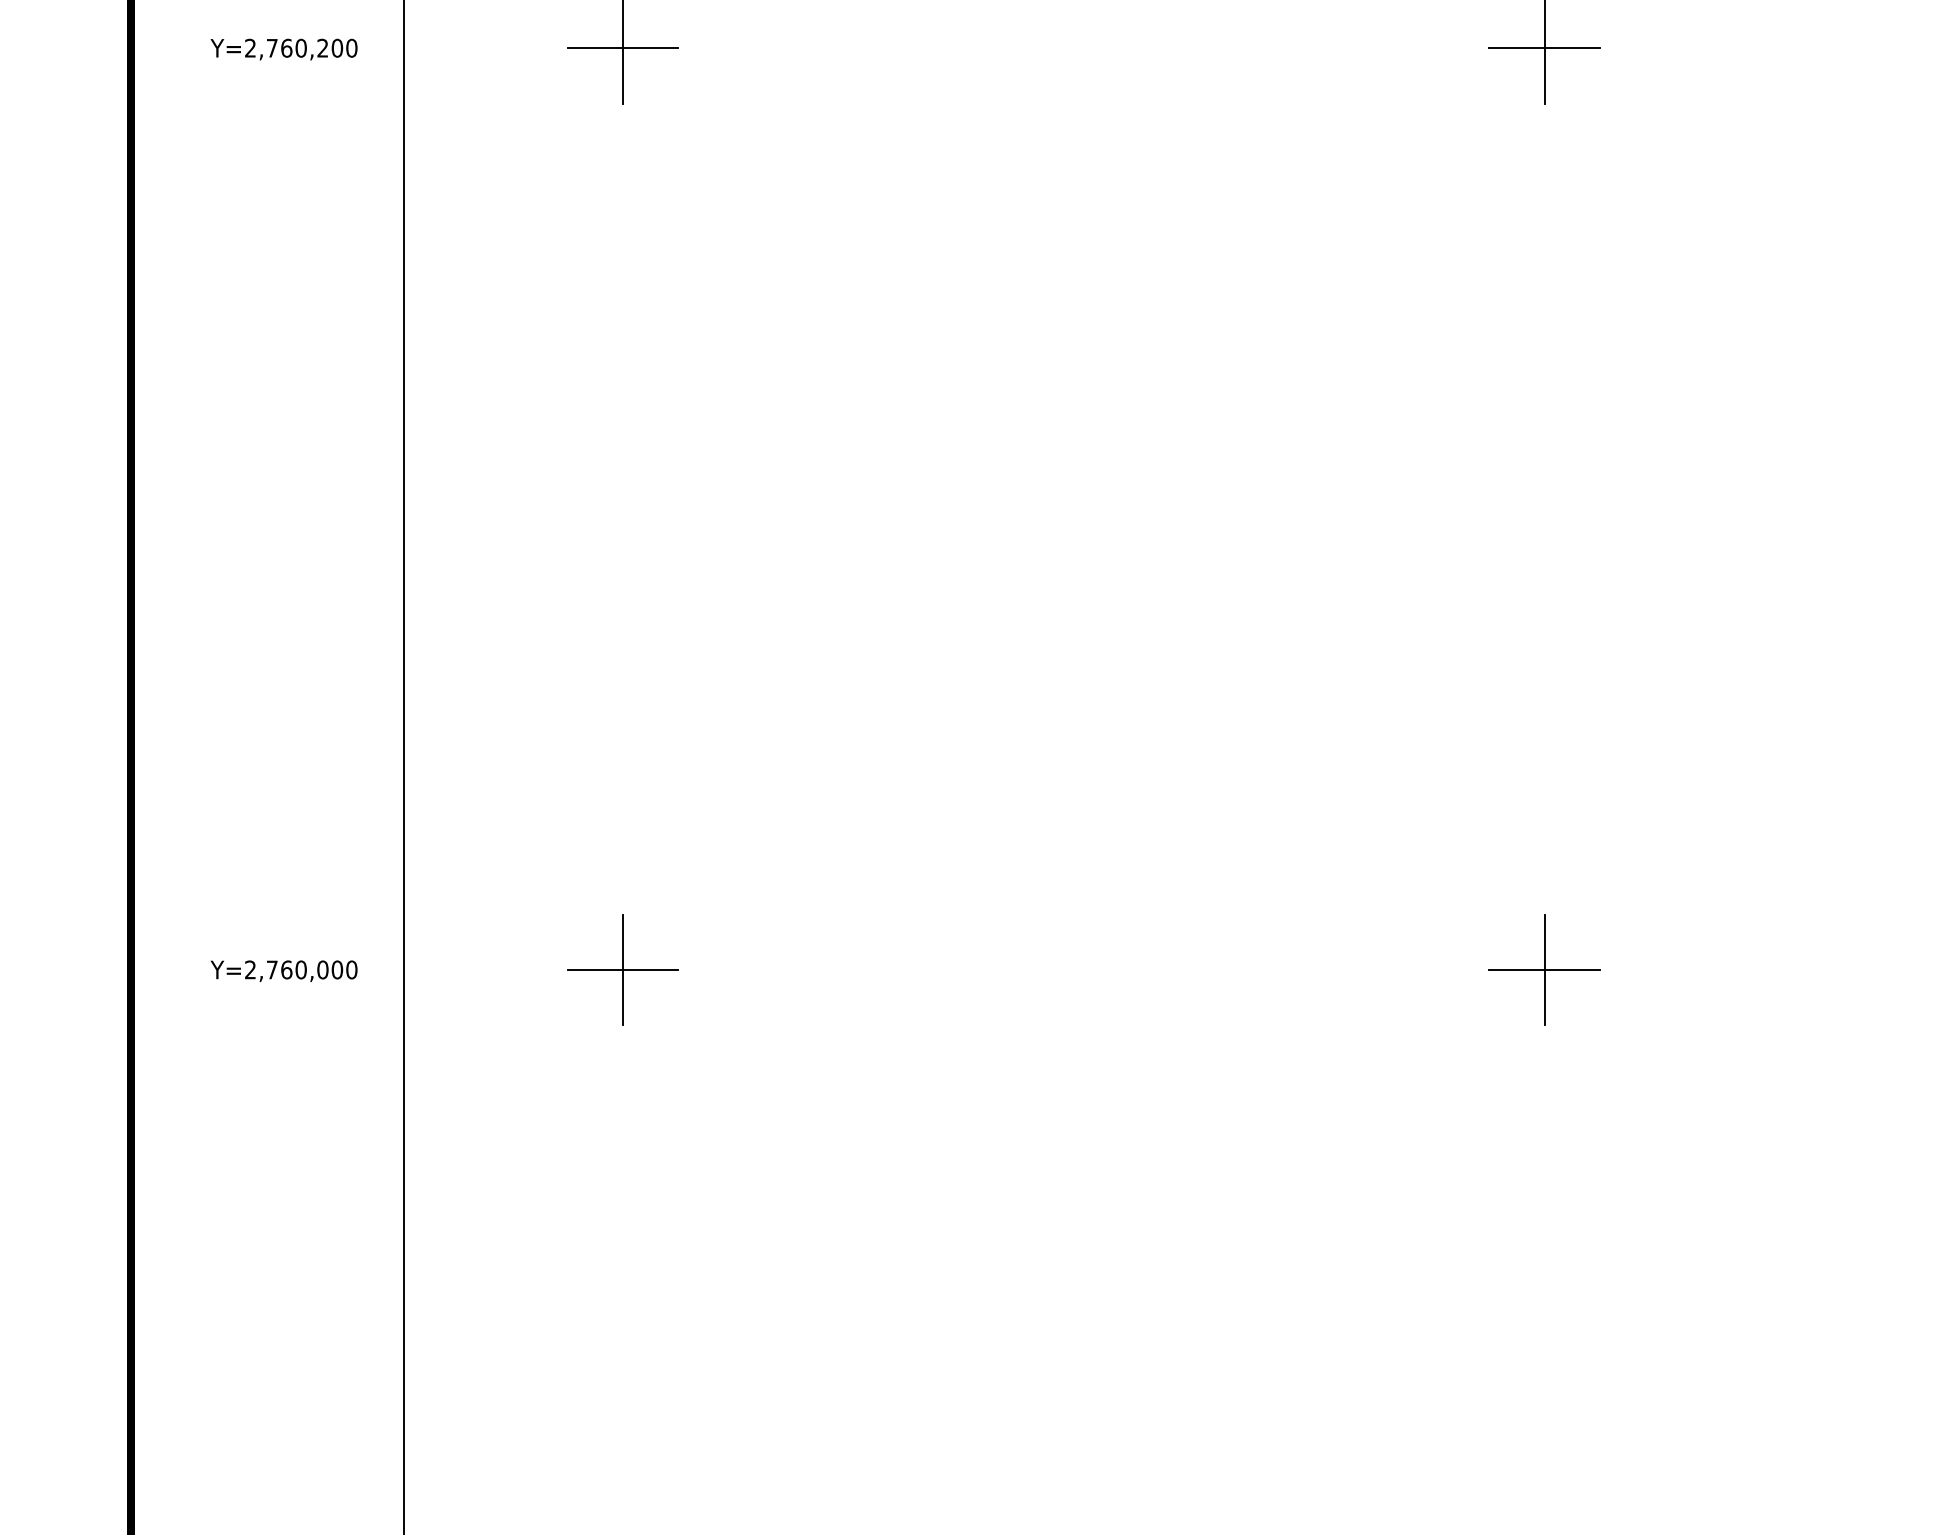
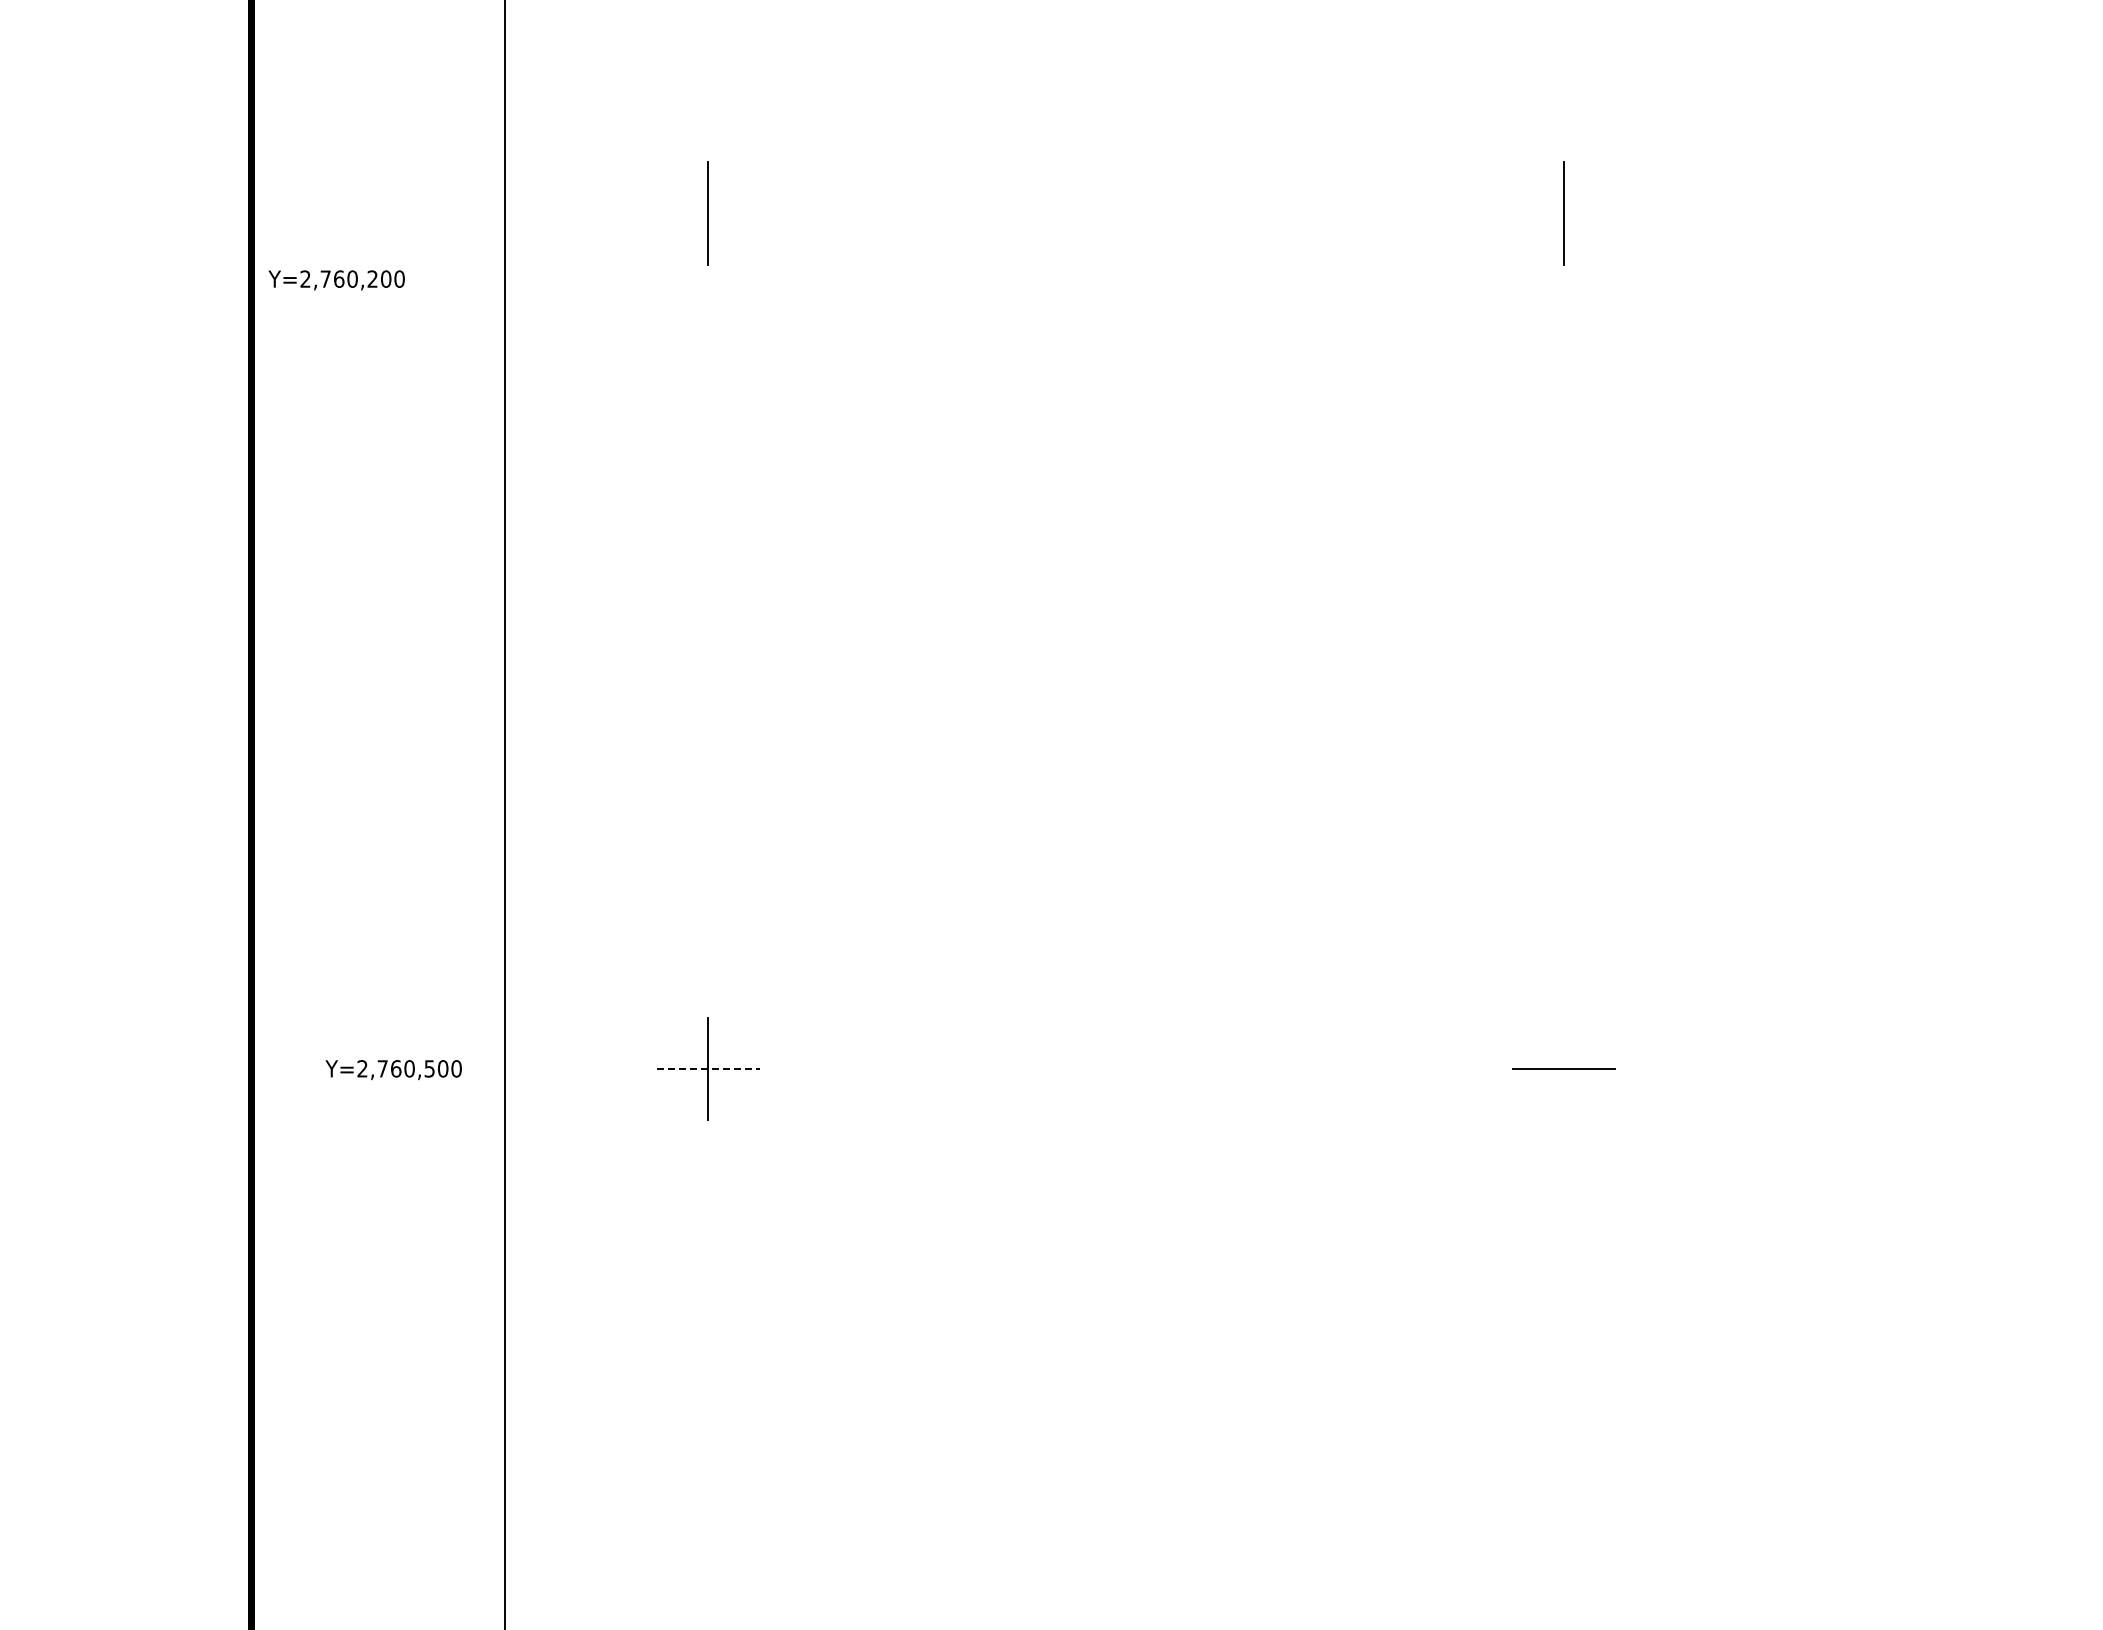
line: (622, 48) -> (707, 213), removed
line: (1544, 48) -> (1563, 213), removed
text: (283, 49) -> (336, 280), moved
text: (322, 969) -> (429, 1068), Y=2,760,000 -> Y=2,760,500
line: (623, 969) -> (708, 1068), solid -> dashed
line: (1544, 969) -> (1563, 1068), removed

